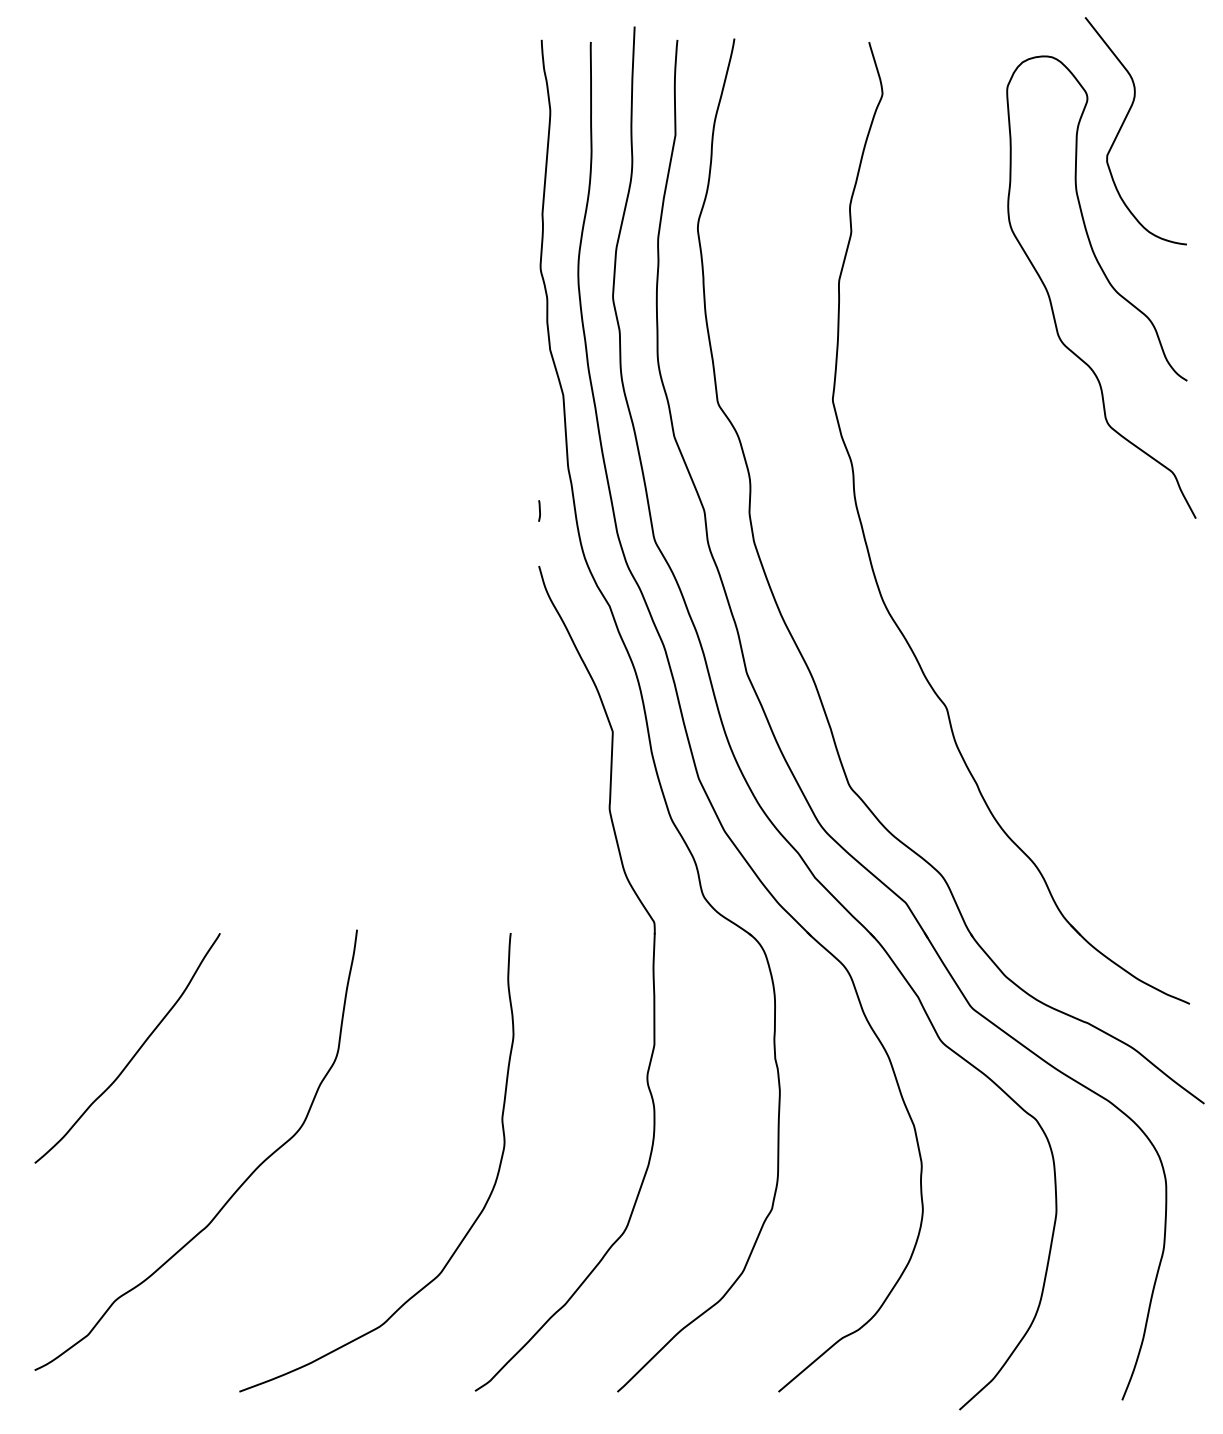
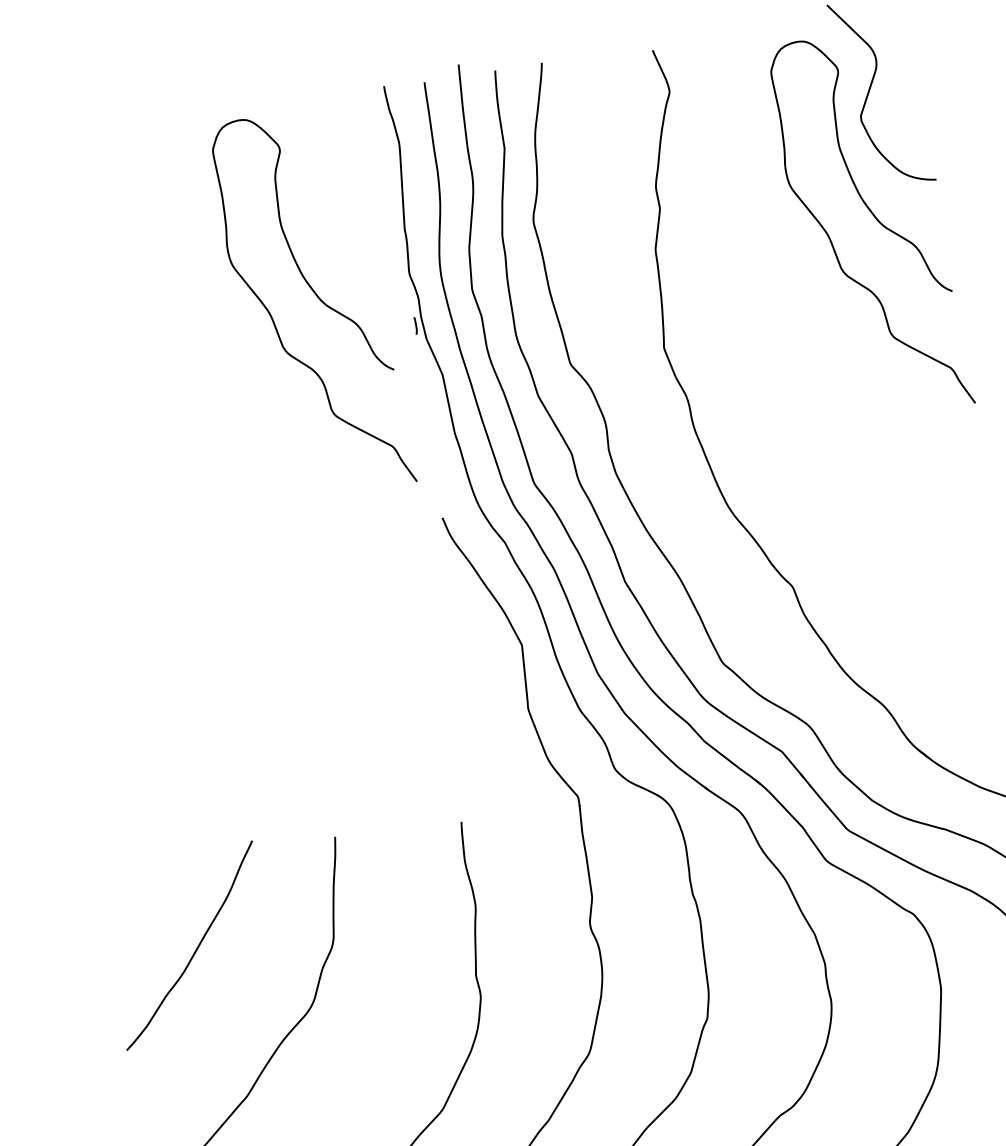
curve: (427, 283) -> (318, 299), added
line: (539, 510) -> (415, 325), moved
curve: (135, 1052) -> (196, 948), moved

